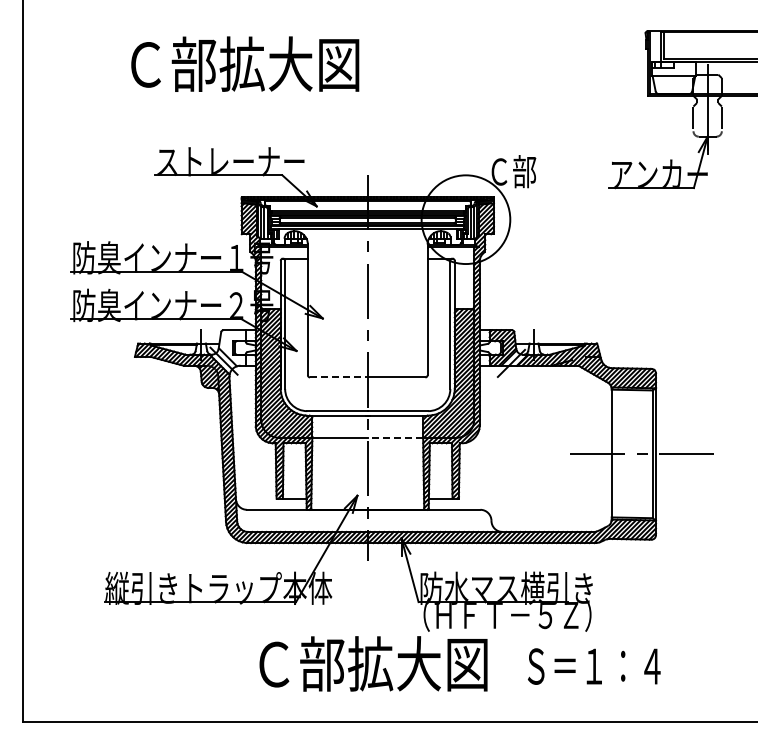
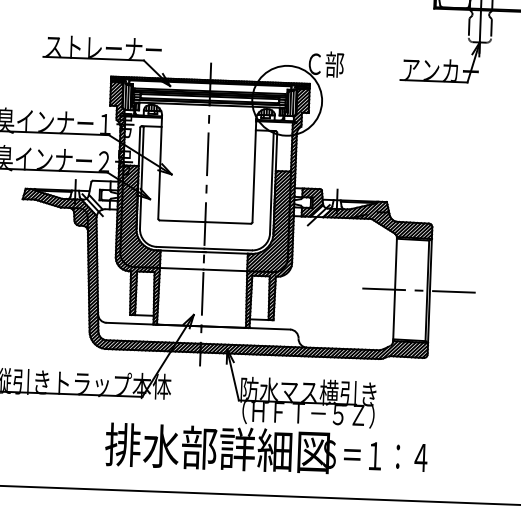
line: (338, 377) -> (182, 221), dashed -> solid
line: (395, 437) -> (225, 270), dashed -> solid
text: (393, 663) -> (217, 448), Ｃ部拡大図 -> 排水部詳細図

